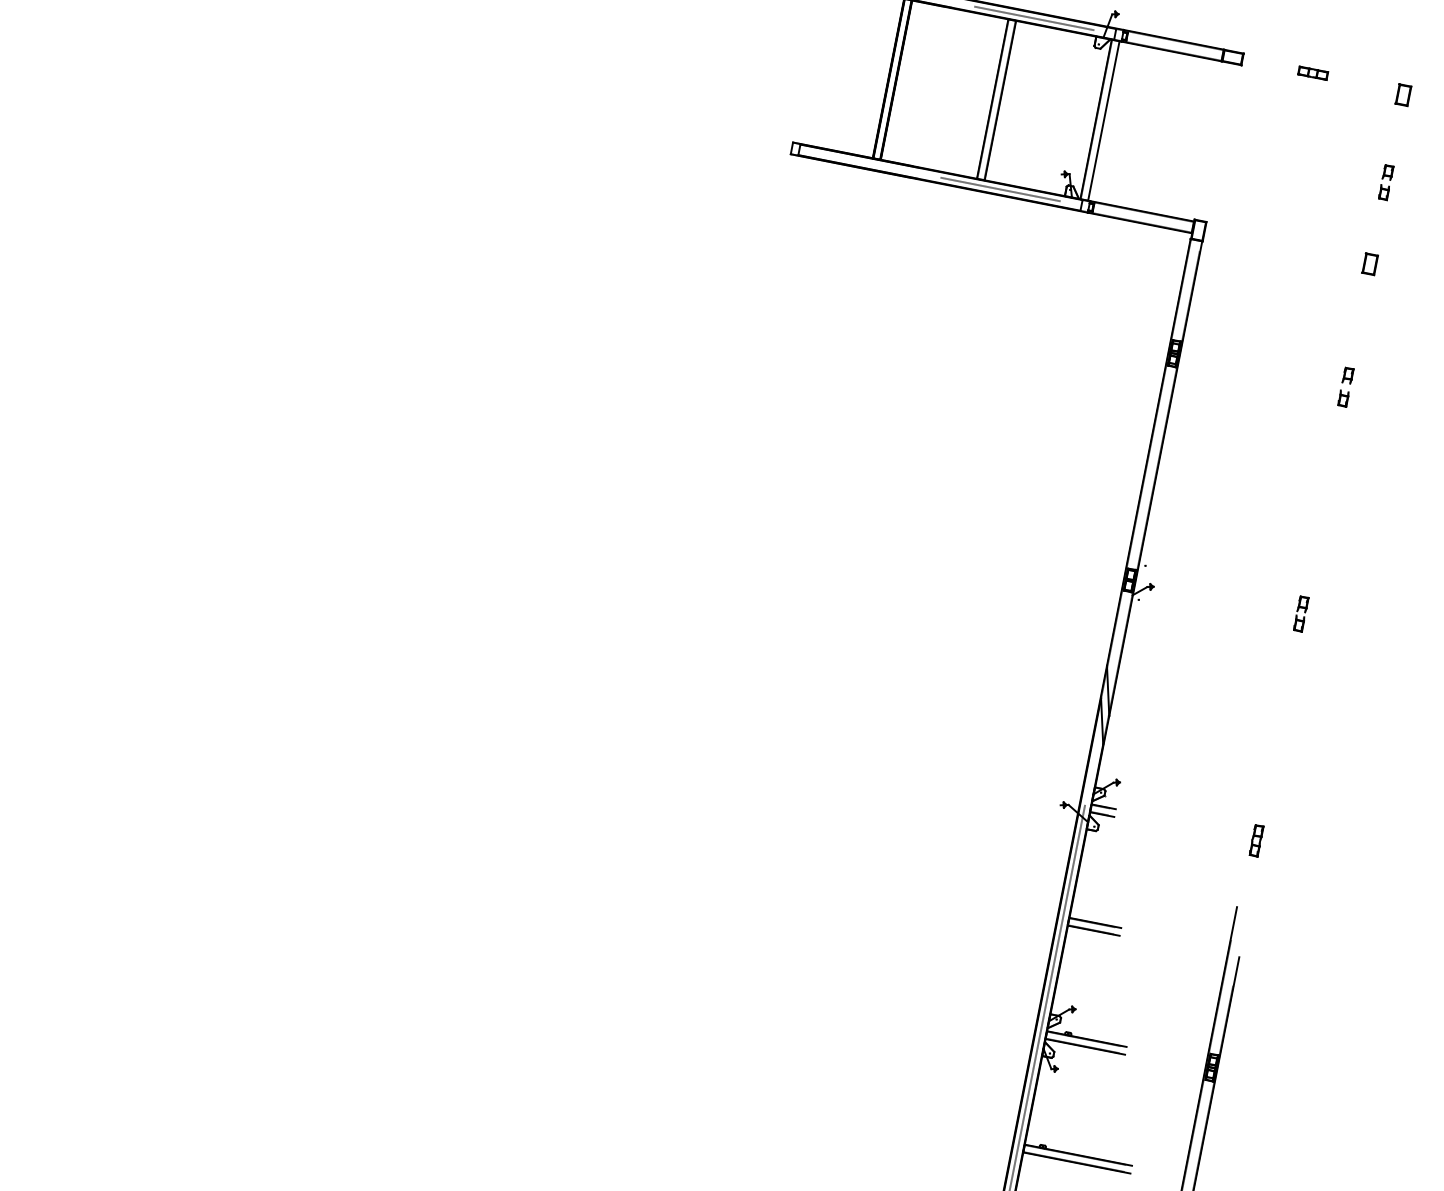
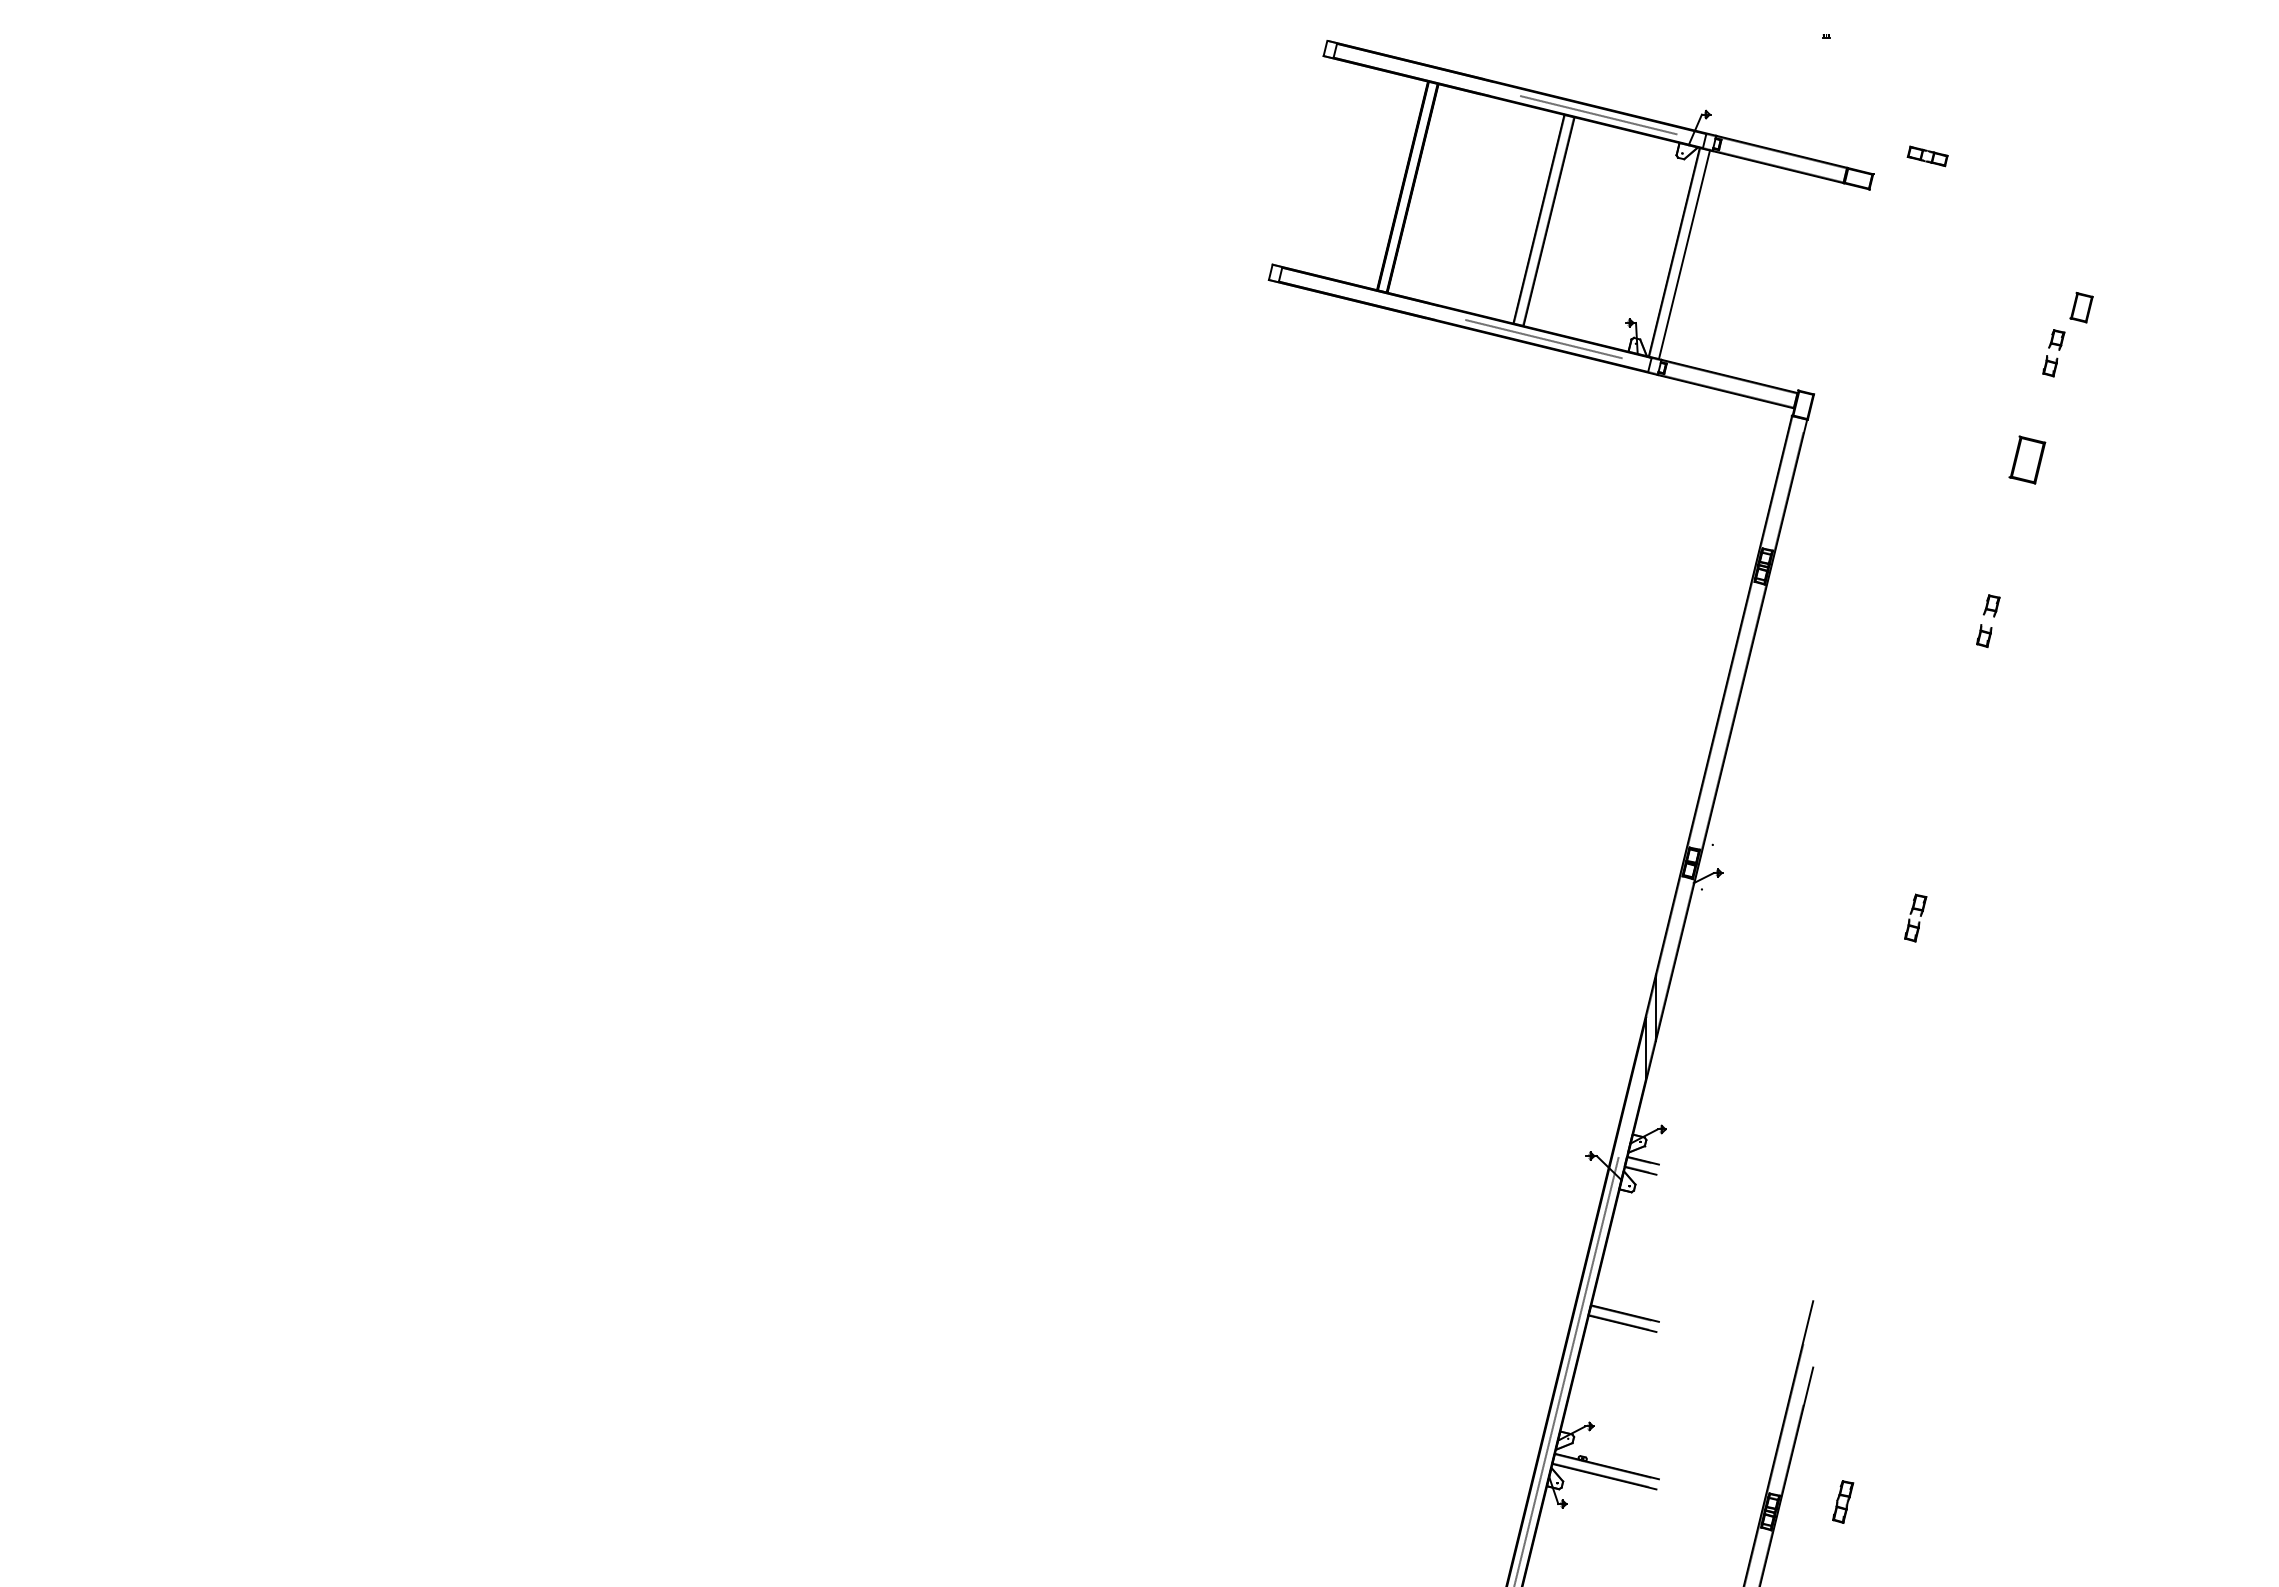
part: (1312, 73) -> (1927, 156), moved
part: (1403, 95) -> (2081, 307), moved
part: (1370, 263) -> (2027, 459), size x1.6
part: (1256, 840) -> (1843, 1501), moved

